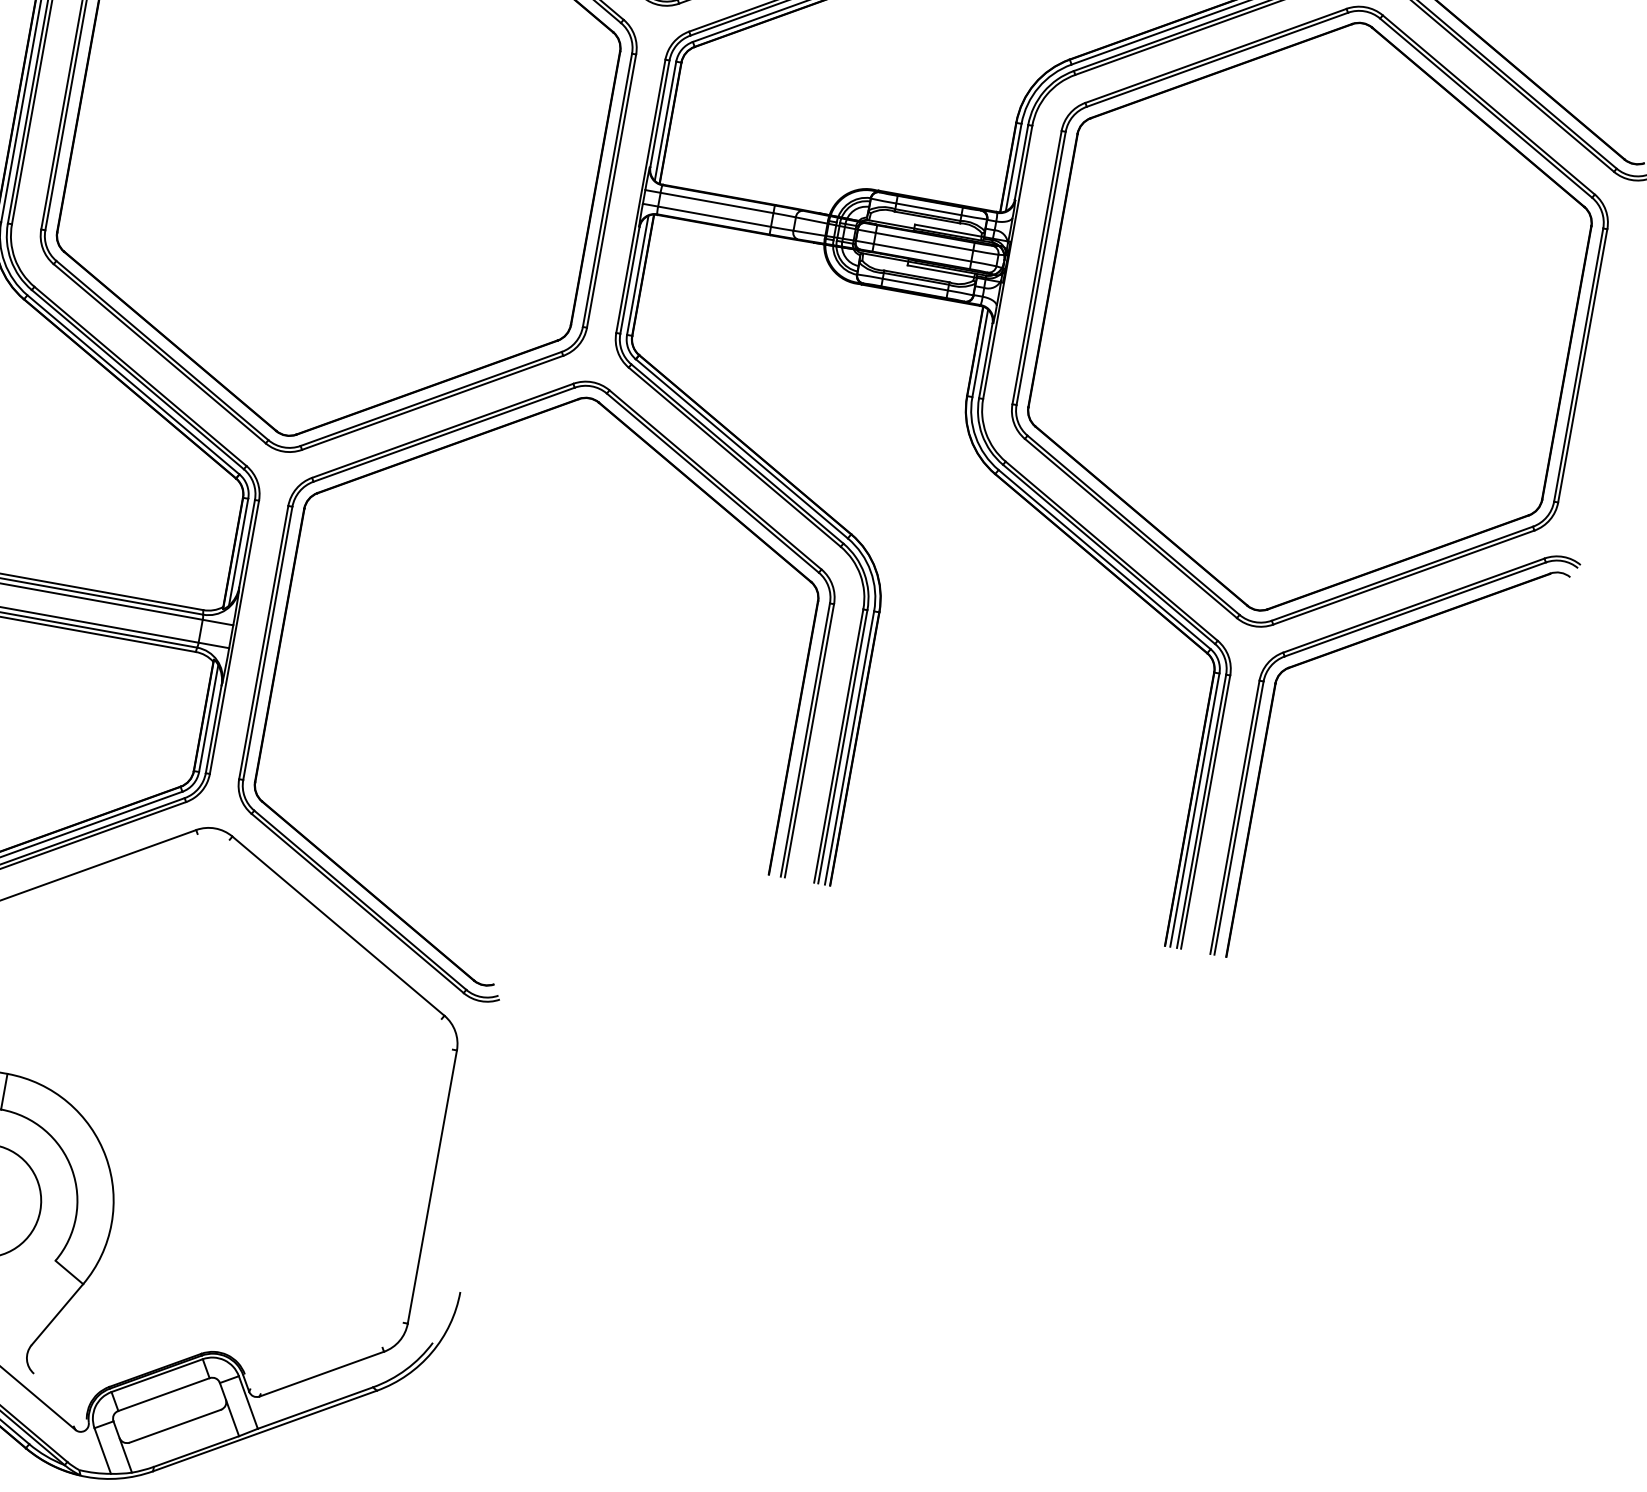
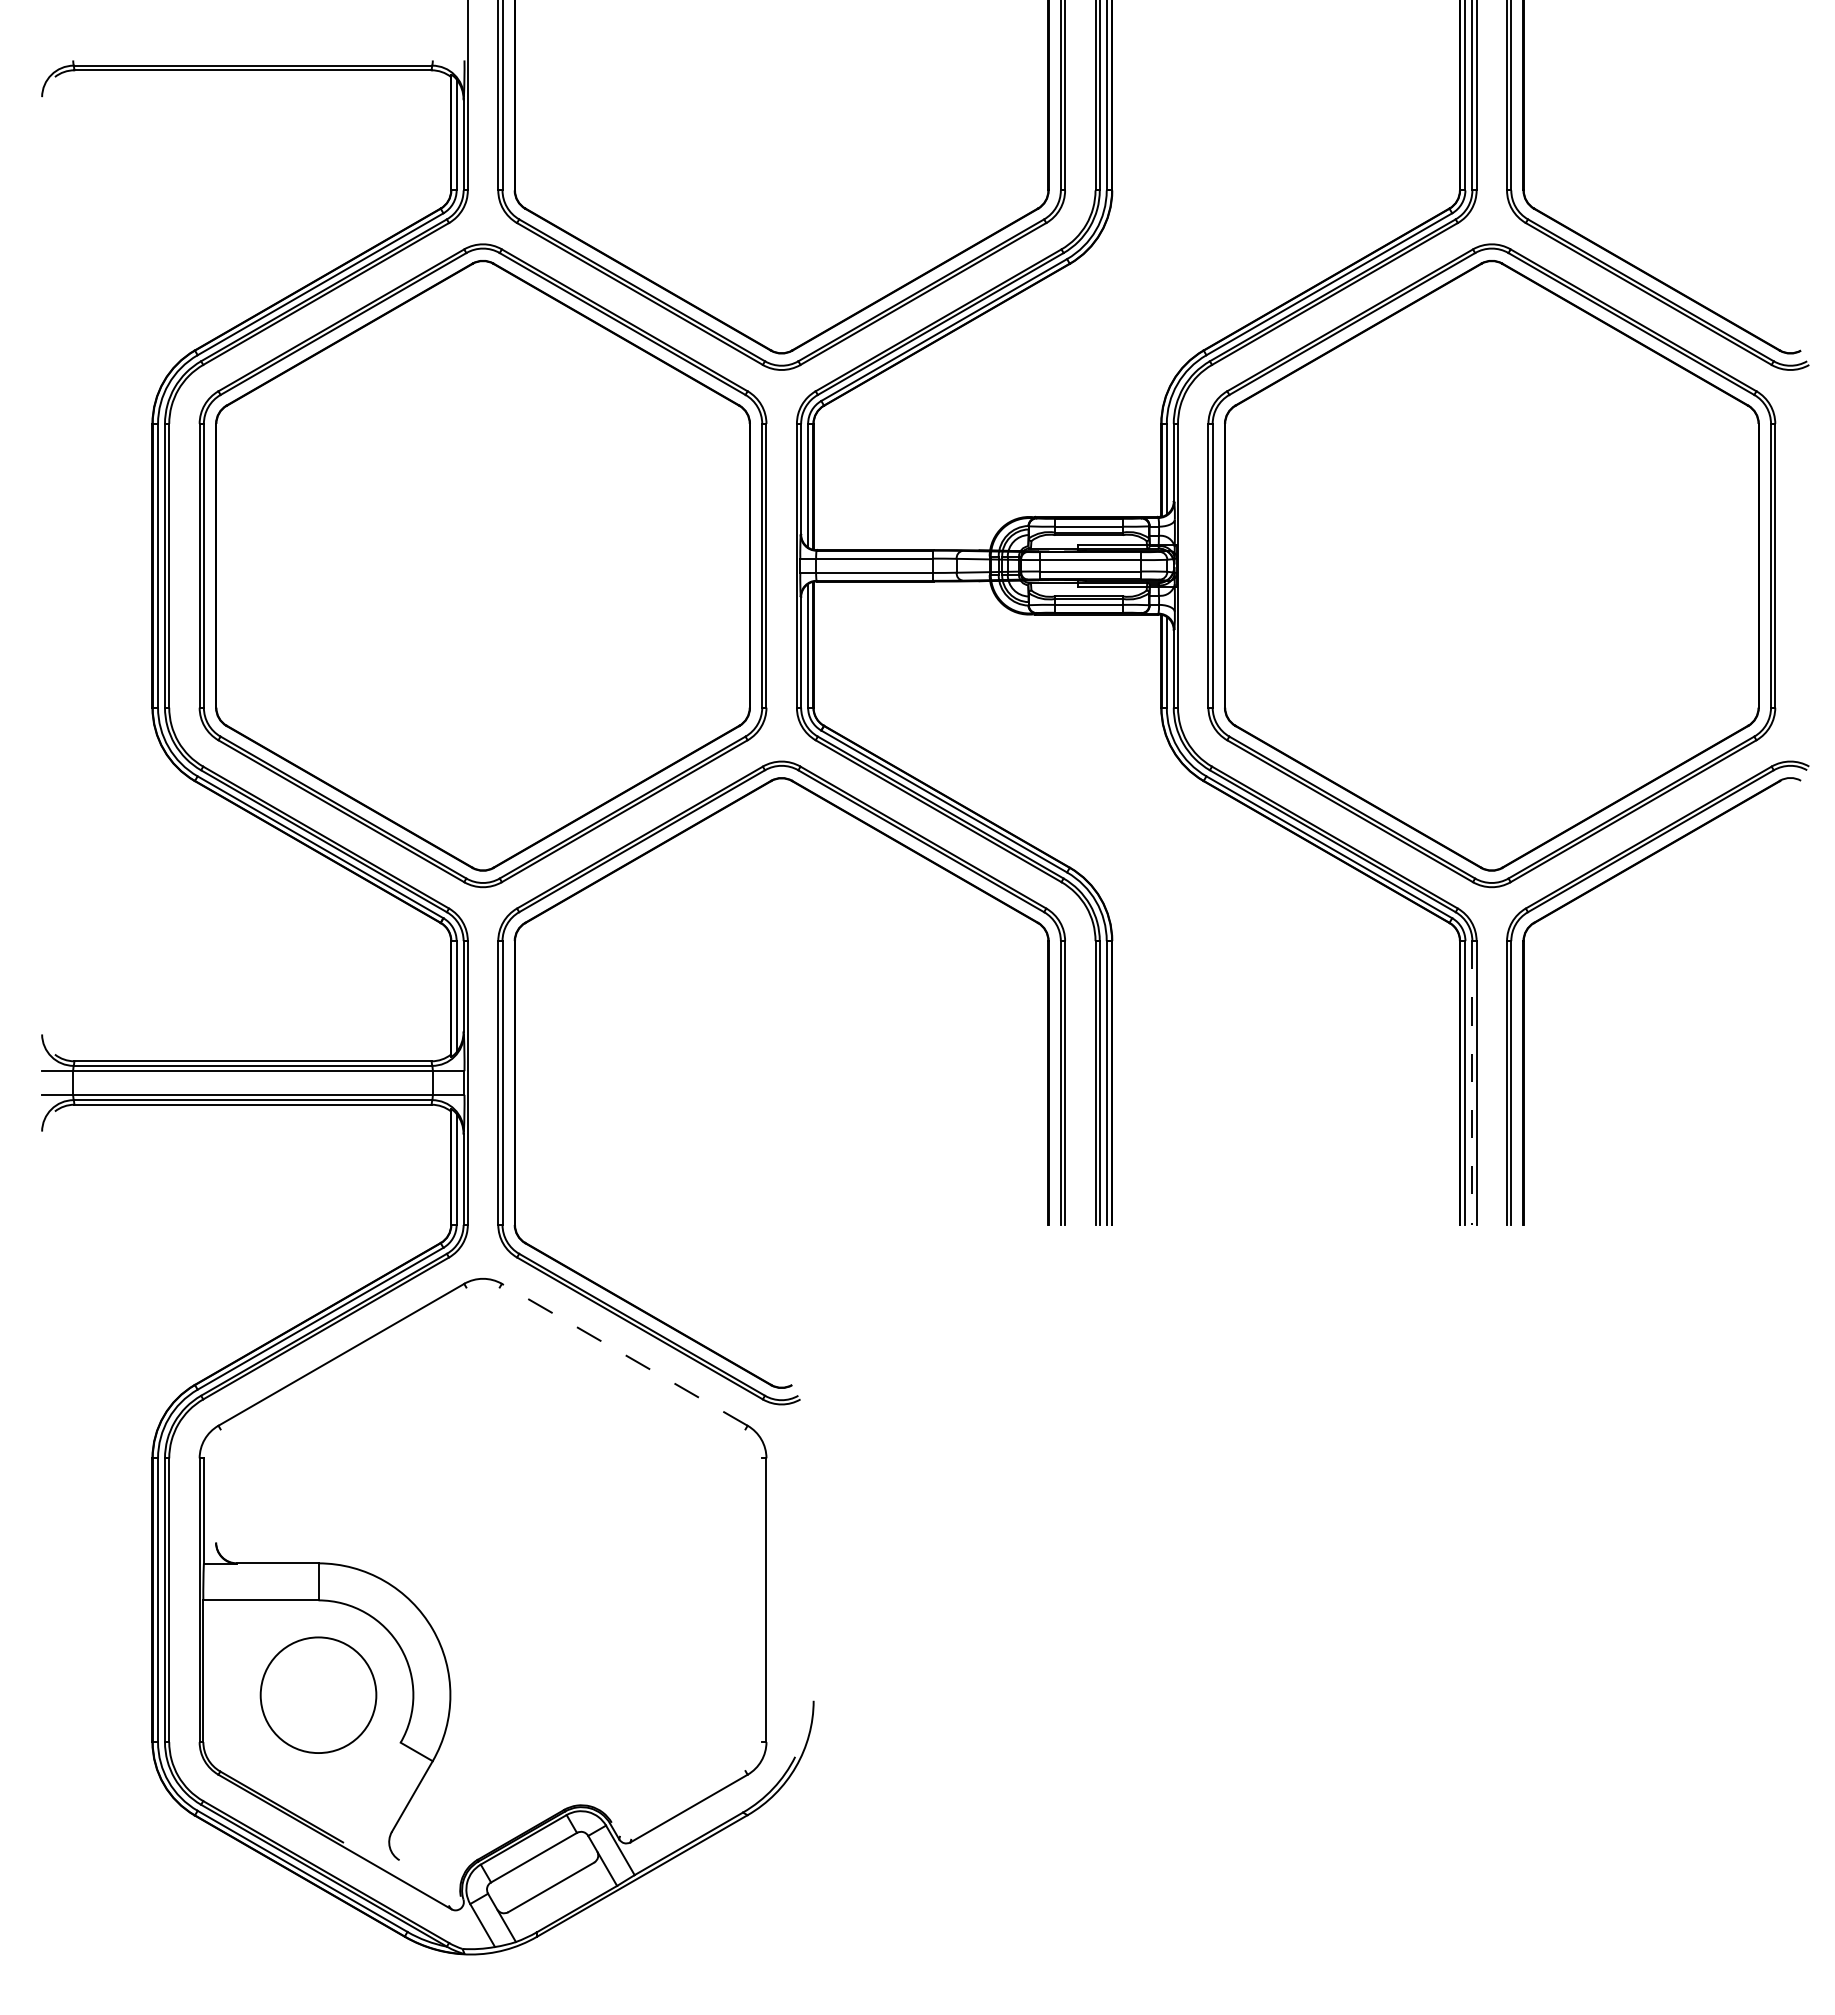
line: (1201, 811) -> (1472, 1083), solid -> dashed
line: (338, 925) -> (624, 1354), solid -> dashed

